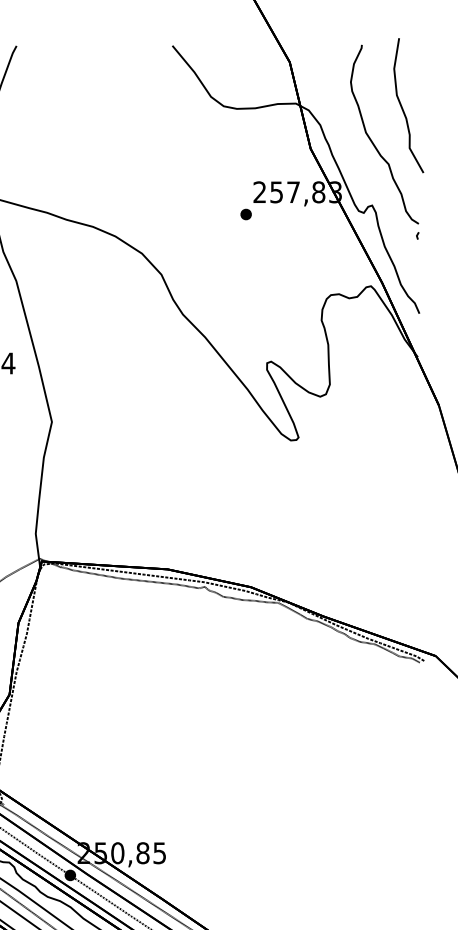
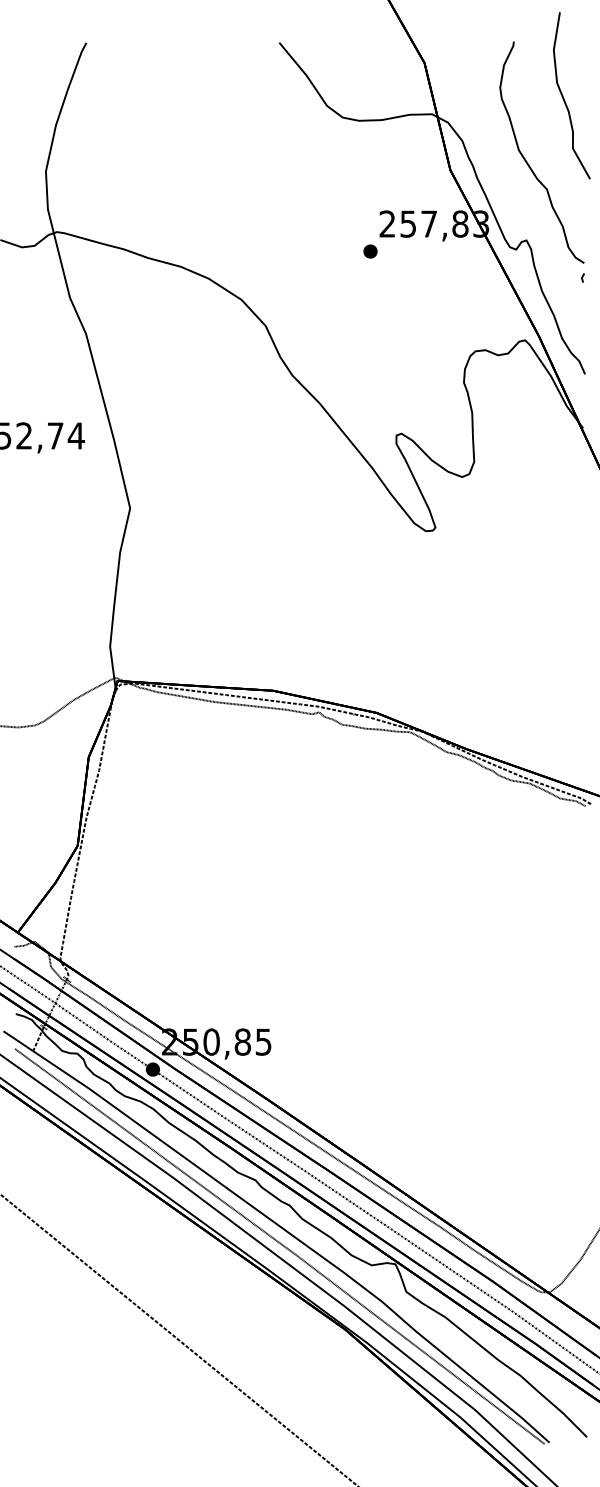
curve: (402, 107) -> (564, 98), moved

